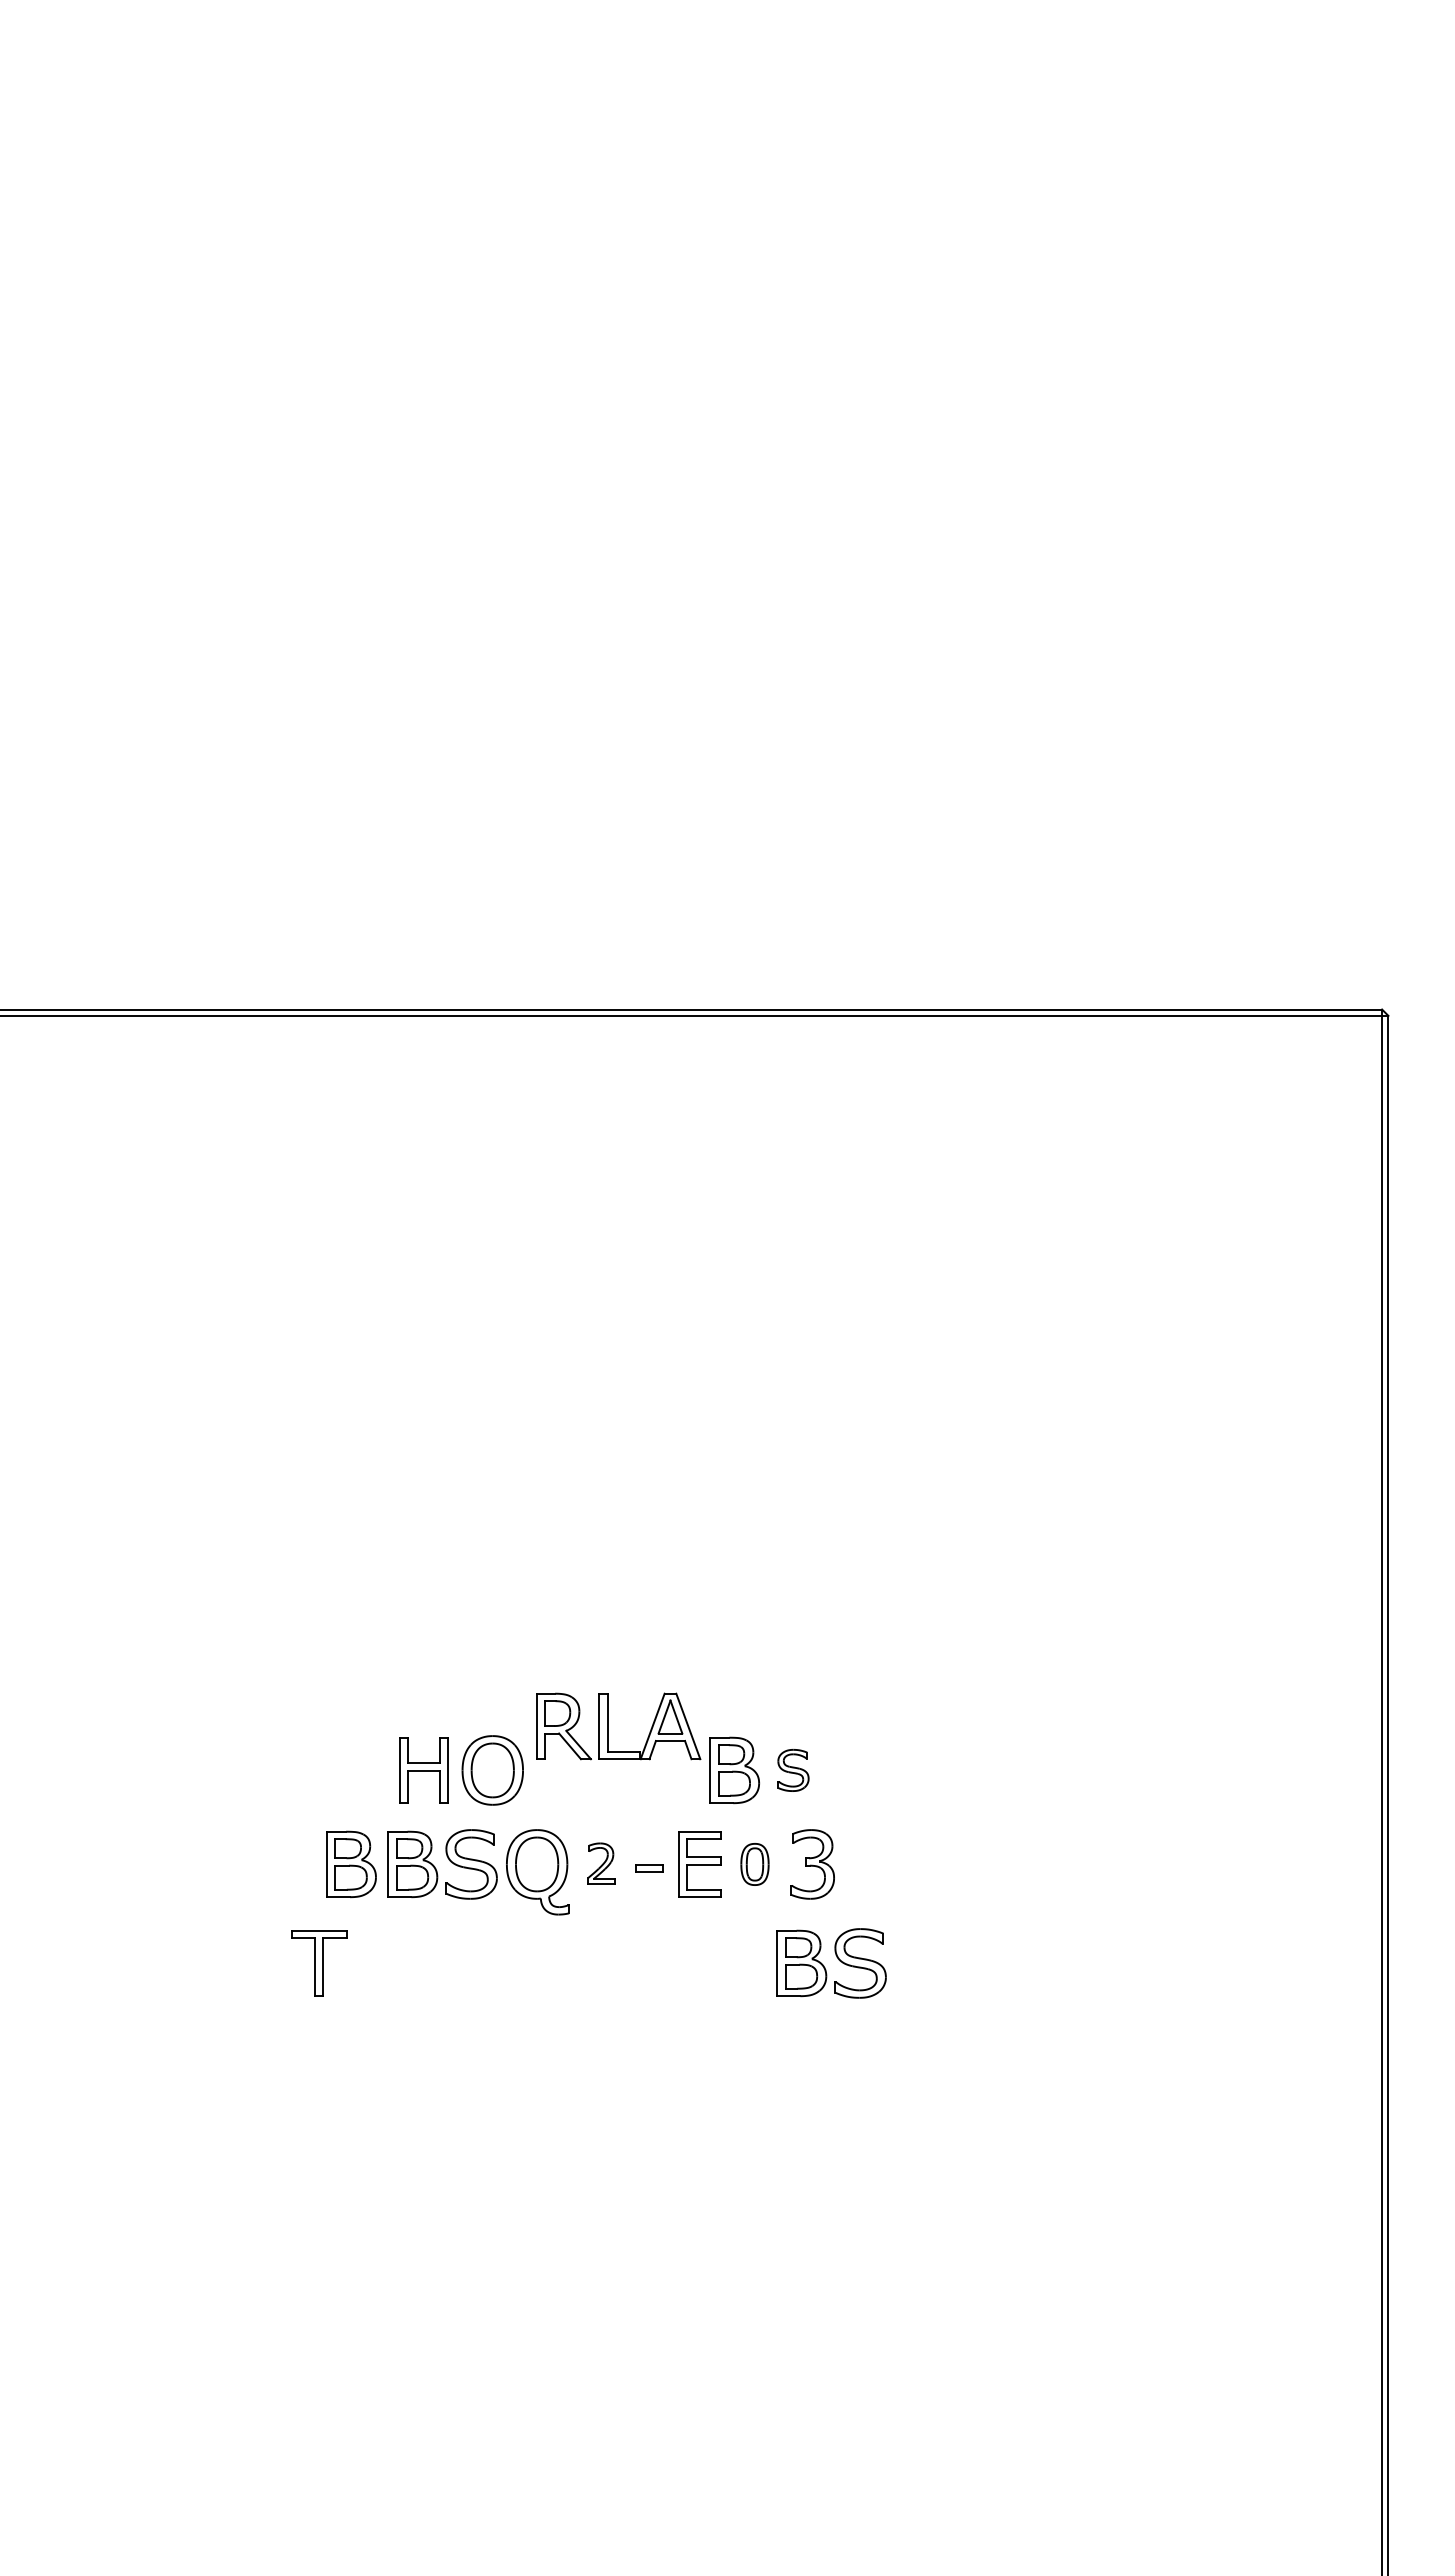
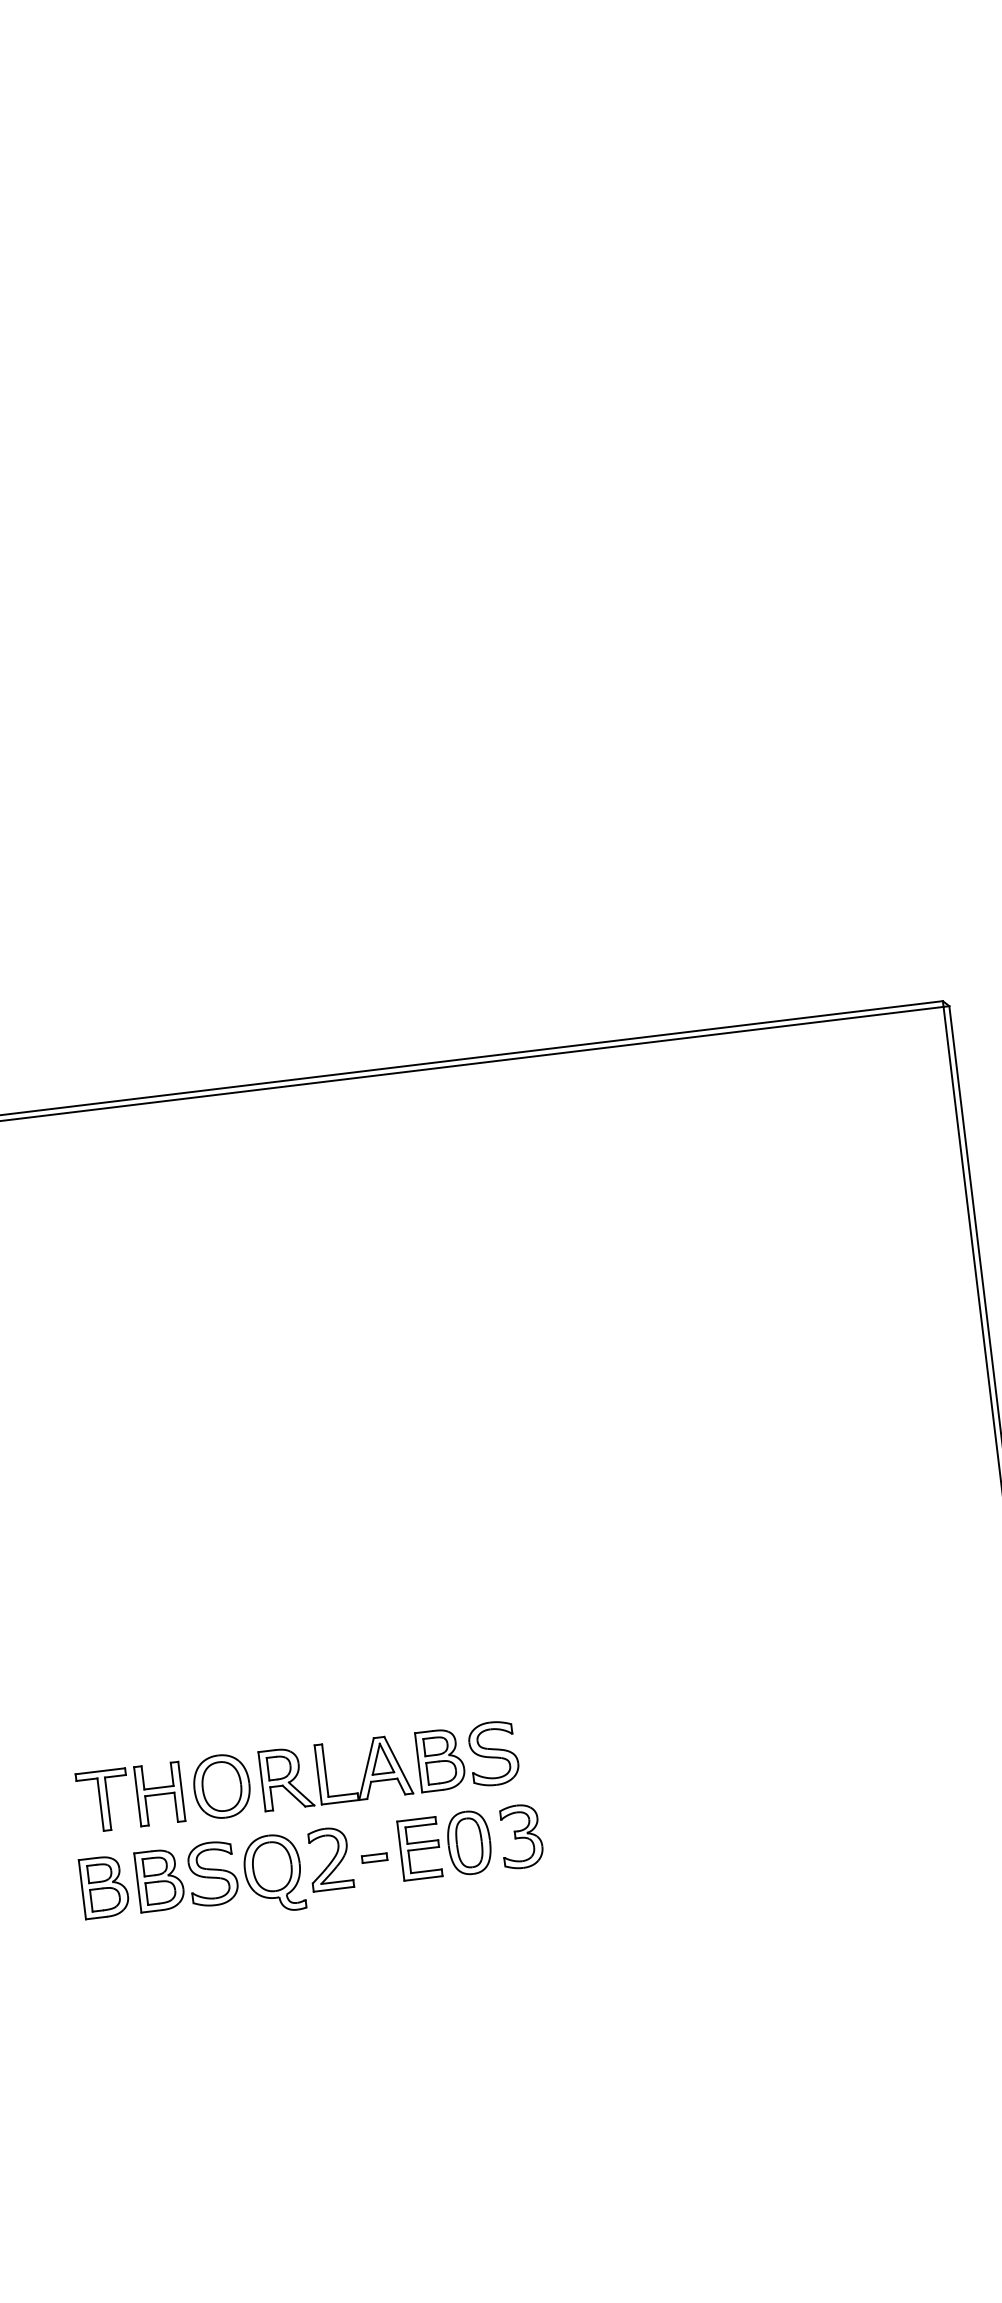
part: (608, 1726) -> (326, 1773), moved
part: (793, 1770) -> (493, 1753), size x1.67
part: (601, 1863) -> (330, 1858), size x1.67
part: (754, 1864) -> (468, 1842), size x1.67
part: (319, 1963) -> (104, 1800), moved
part: (825, 1967) -> (544, 1928), removed

